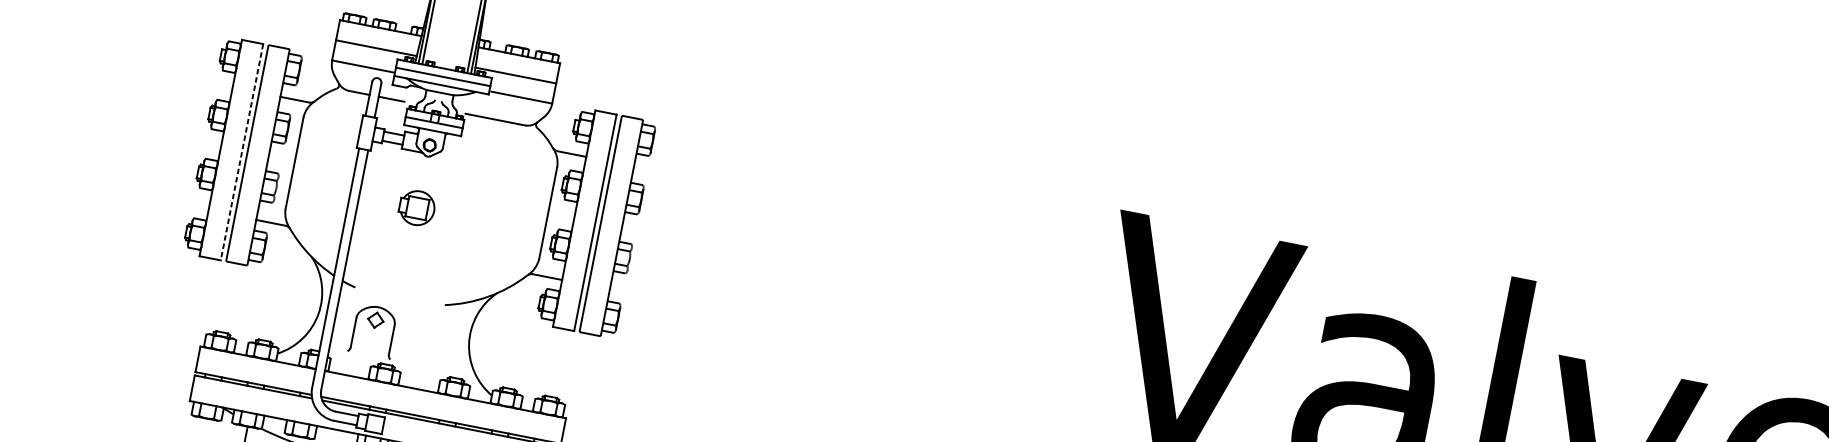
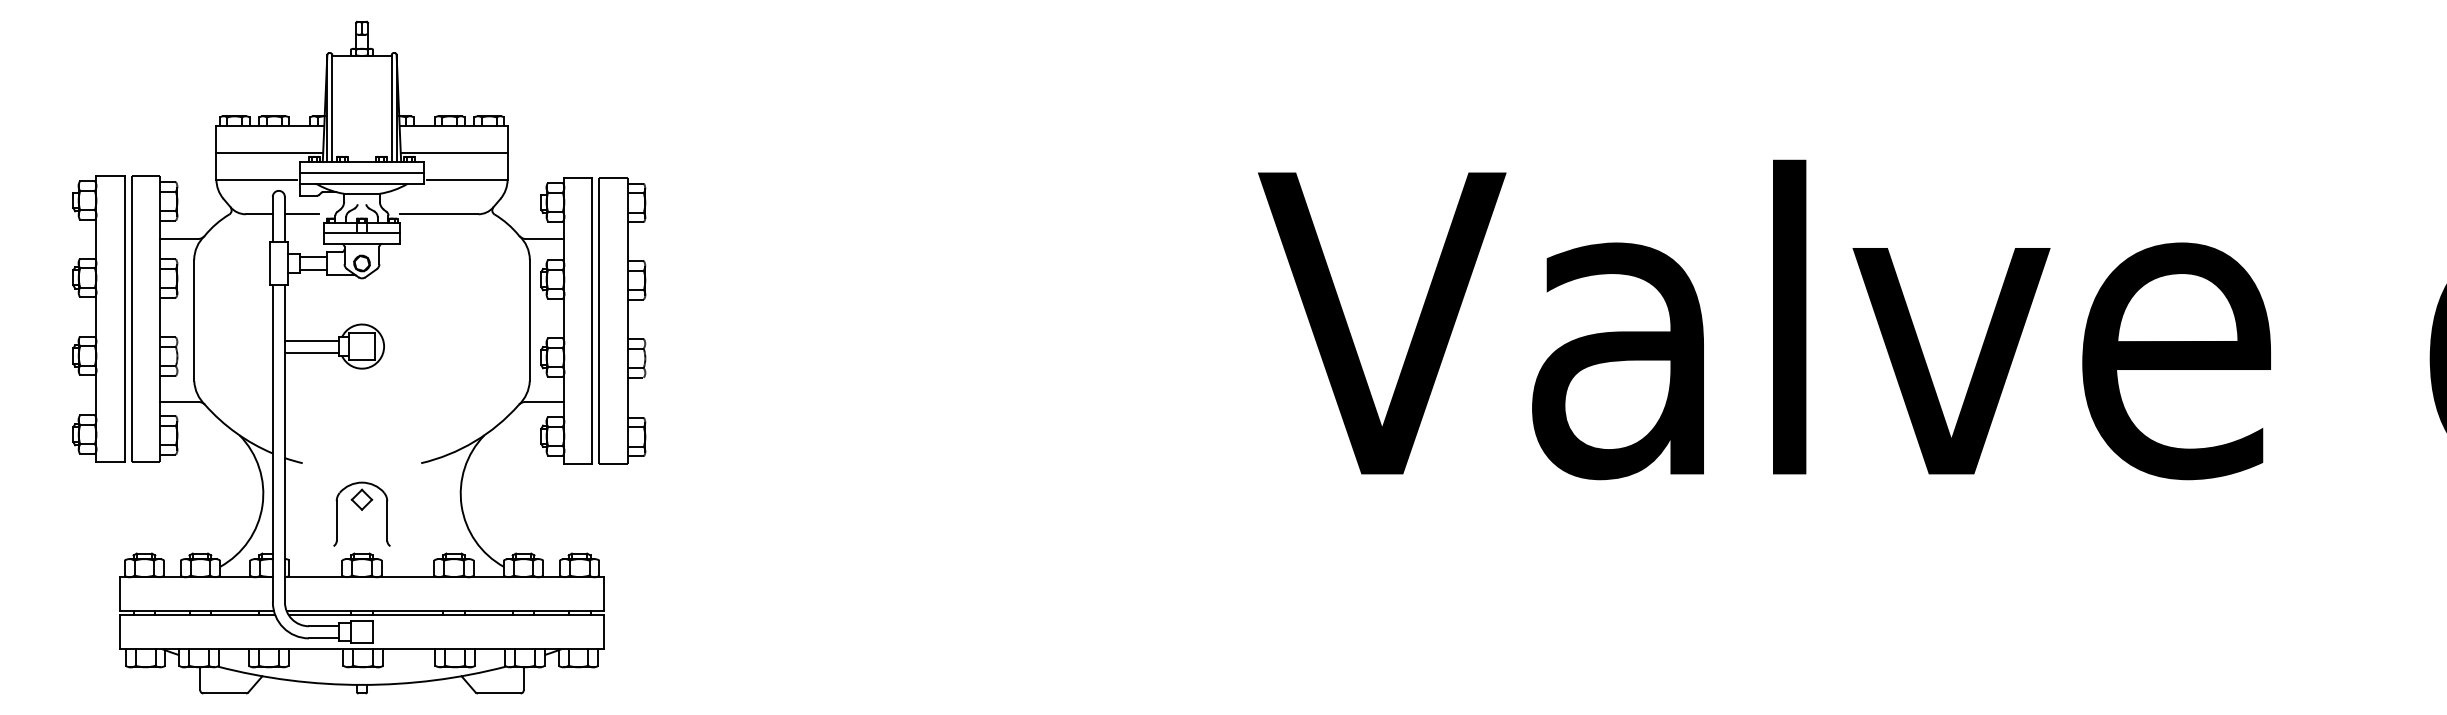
line: (241, 152) -> (124, 319), dashed -> solid
line: (380, 196) -> (311, 340), added
line: (378, 205) -> (311, 352), added
part: (373, 330) -> (361, 513), moved

